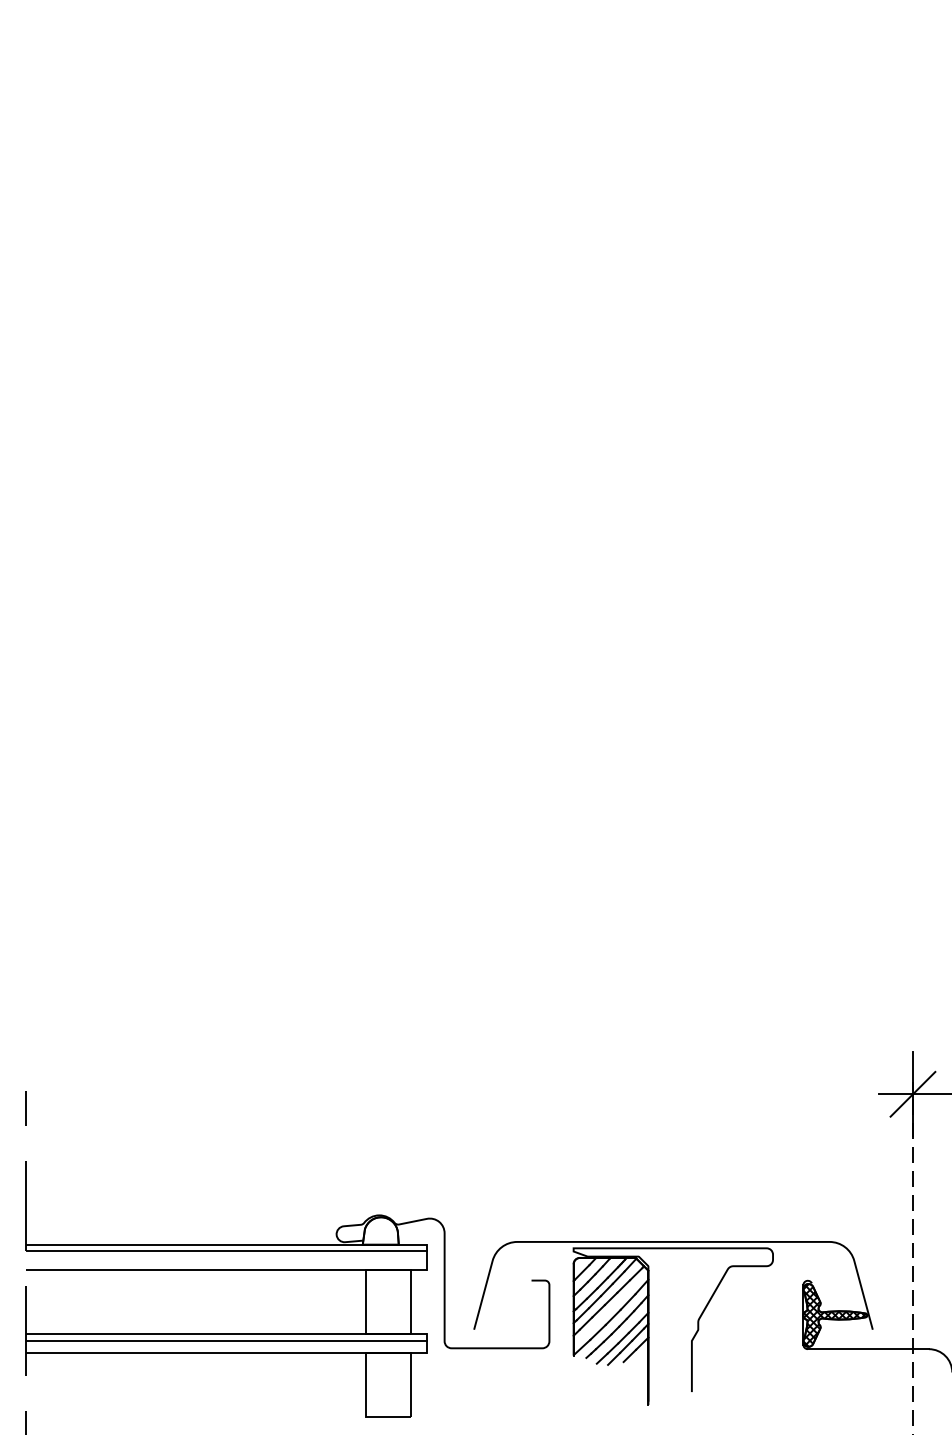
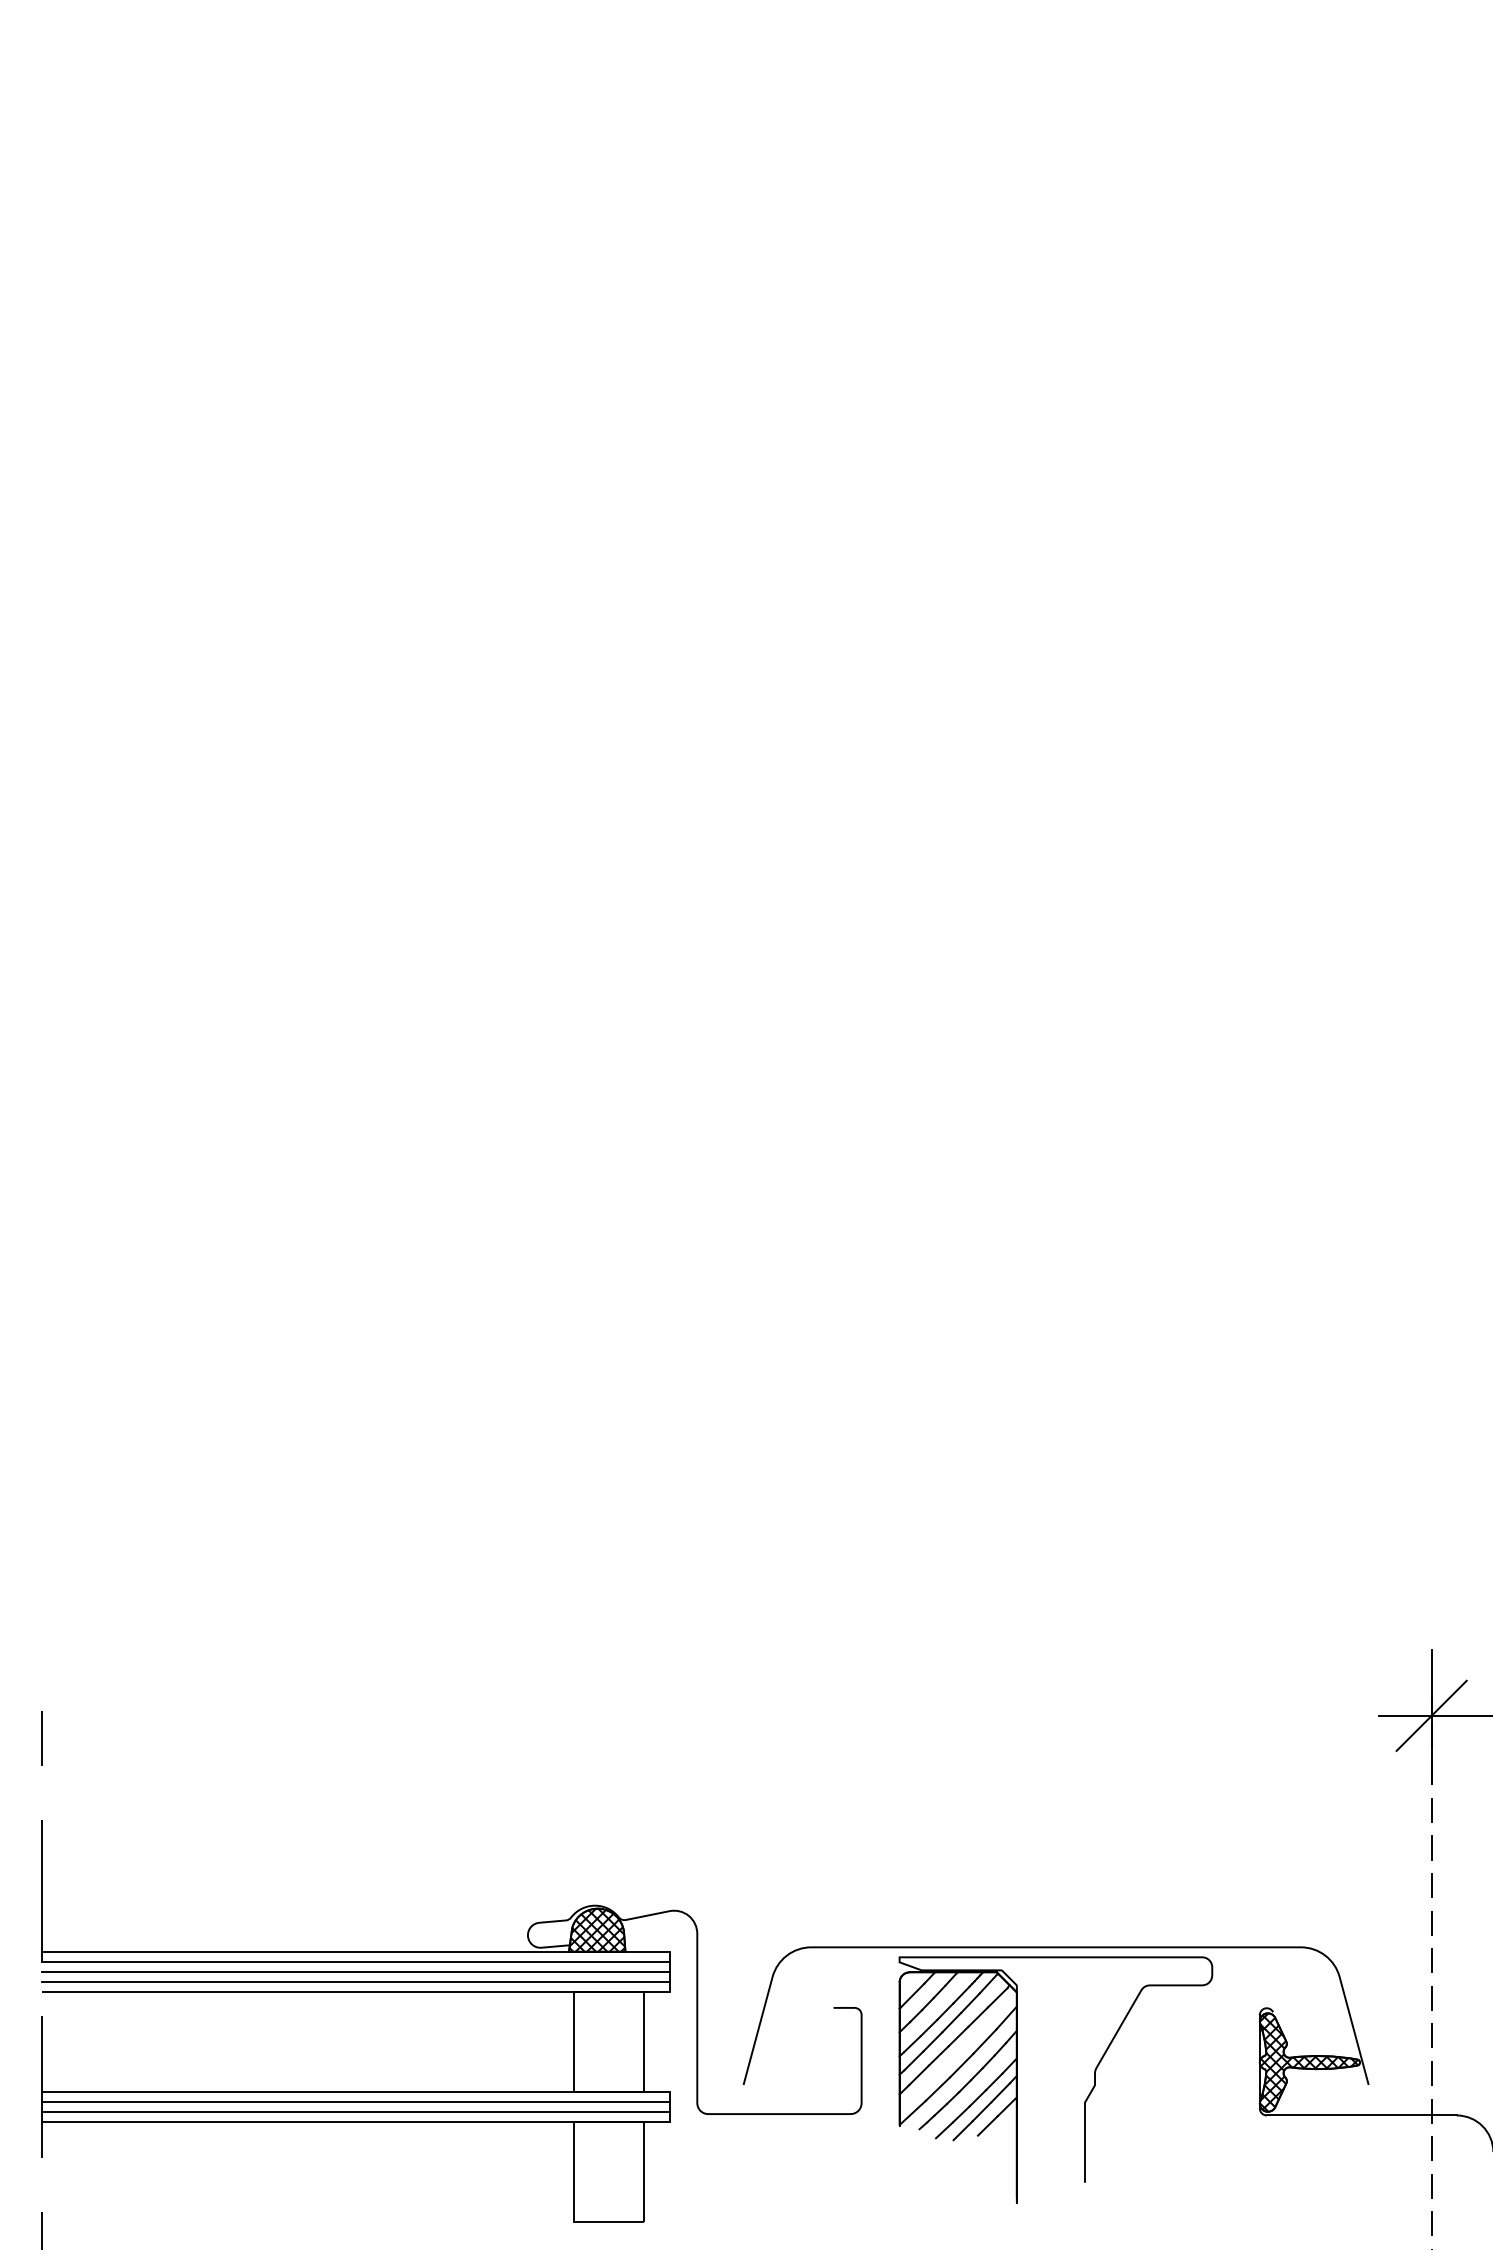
hatch: (380, 1230) -> (596, 1929), added
line: (226, 1257) -> (355, 1971), added
line: (226, 1263) -> (355, 1981), added
line: (226, 1347) -> (355, 2112), added

